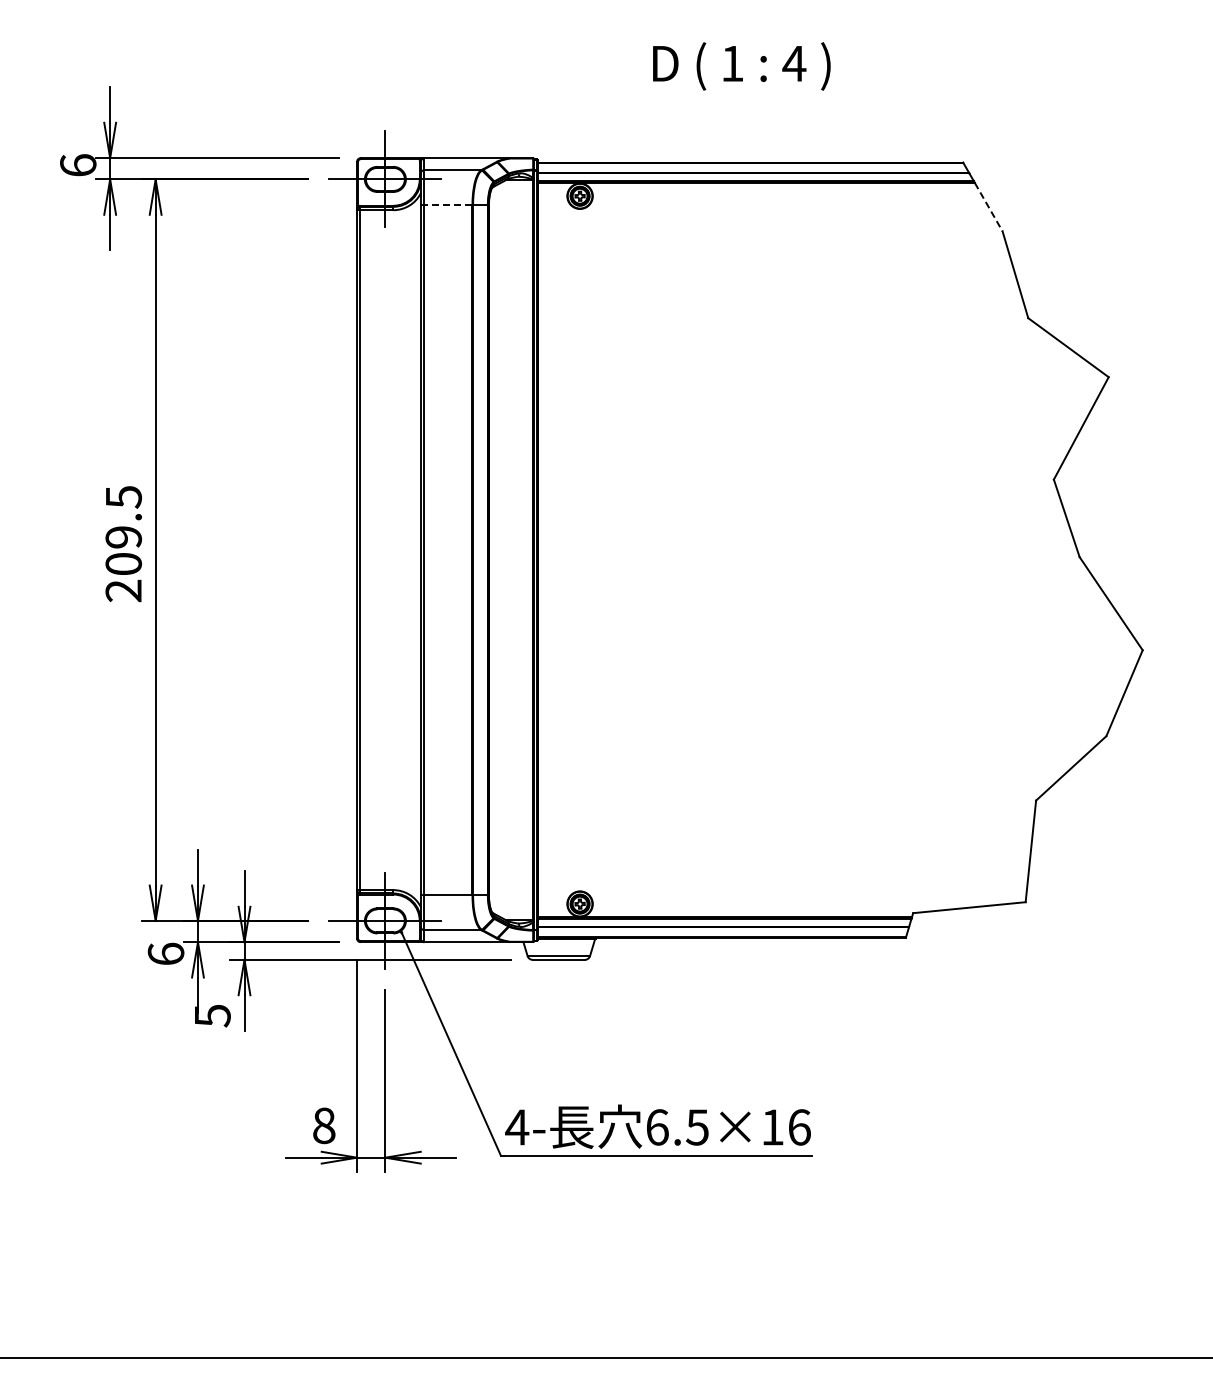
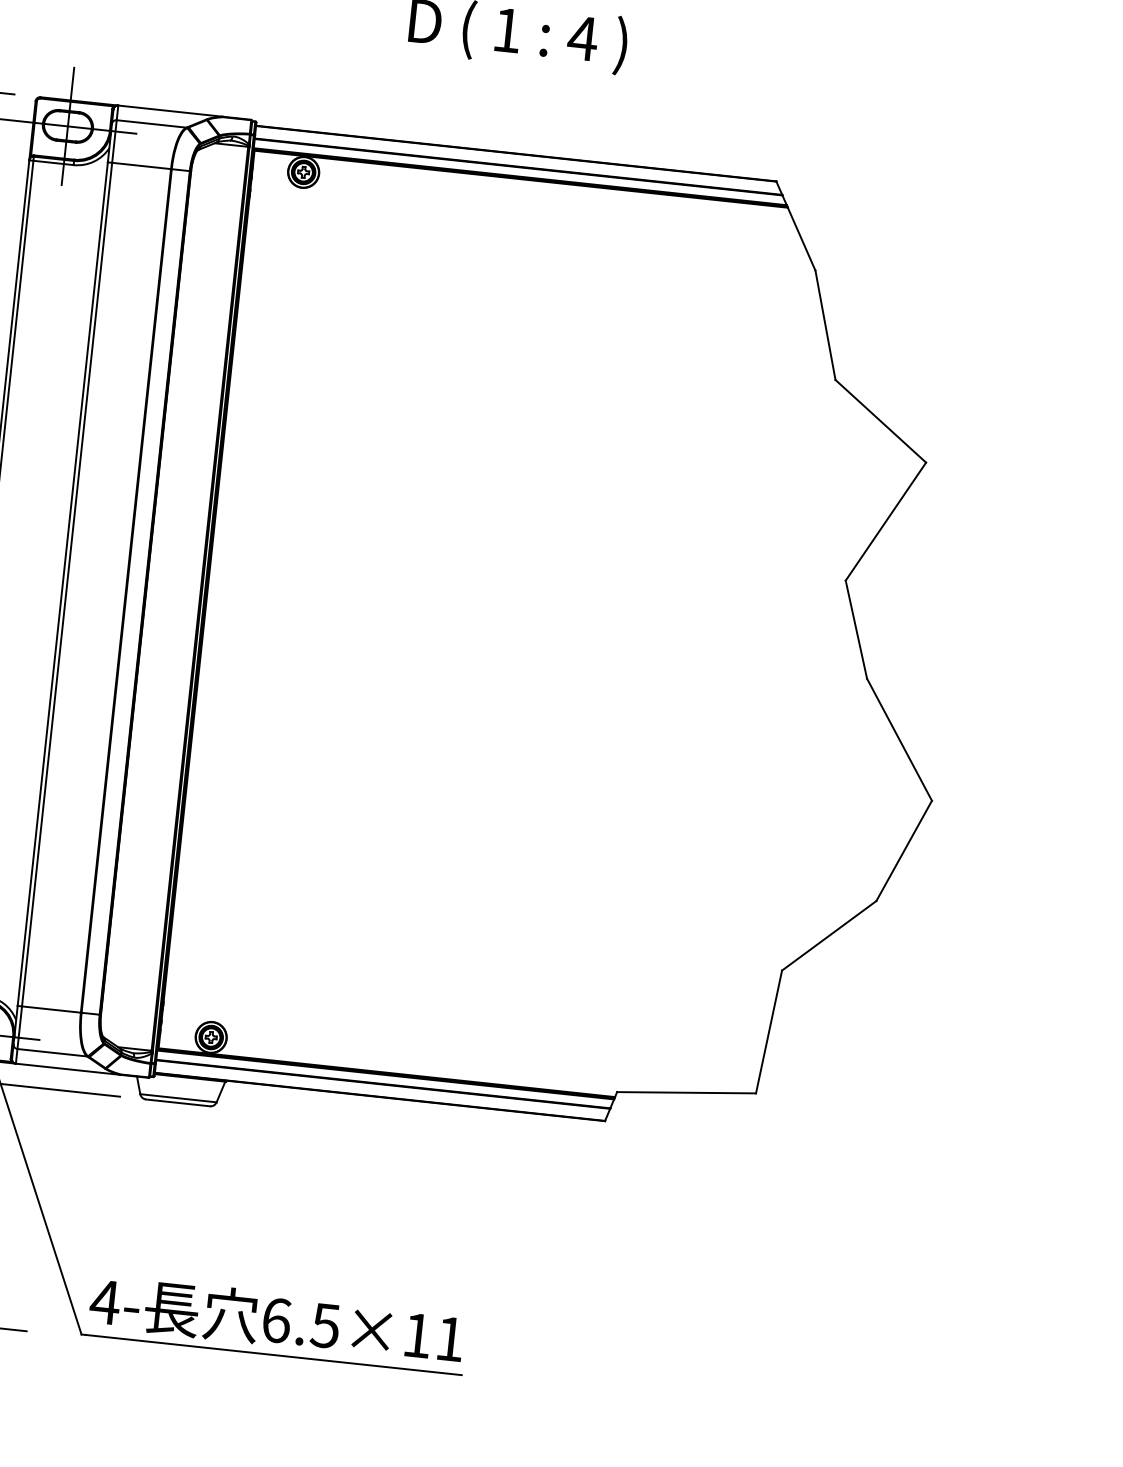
line: (447, 205) -> (140, 166), dashed -> solid
line: (988, 207) -> (801, 239), dashed -> solid
text: (799, 1127) -> (450, 1339), 6.5×16 -> 6.5×11

